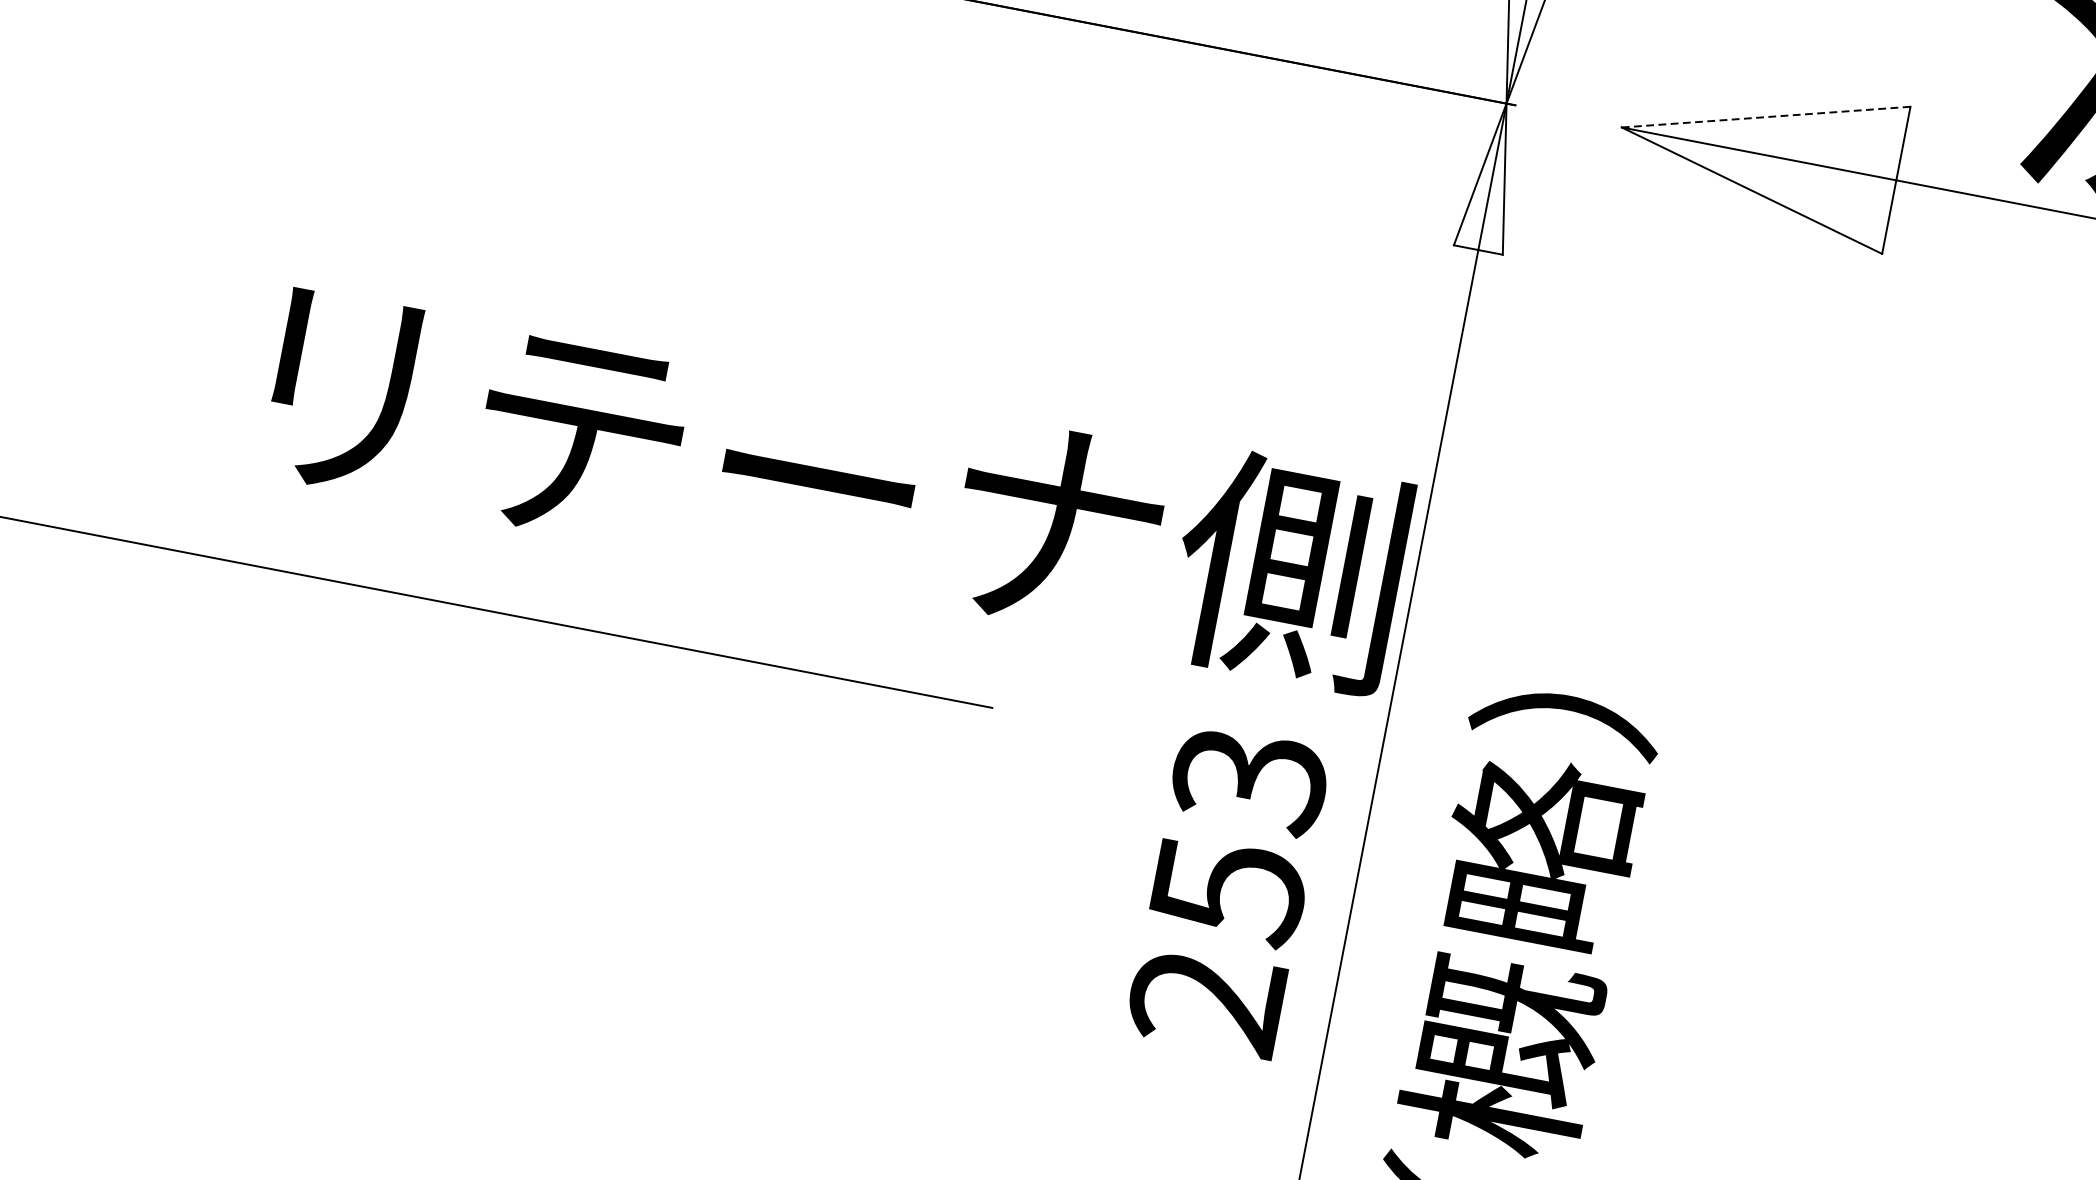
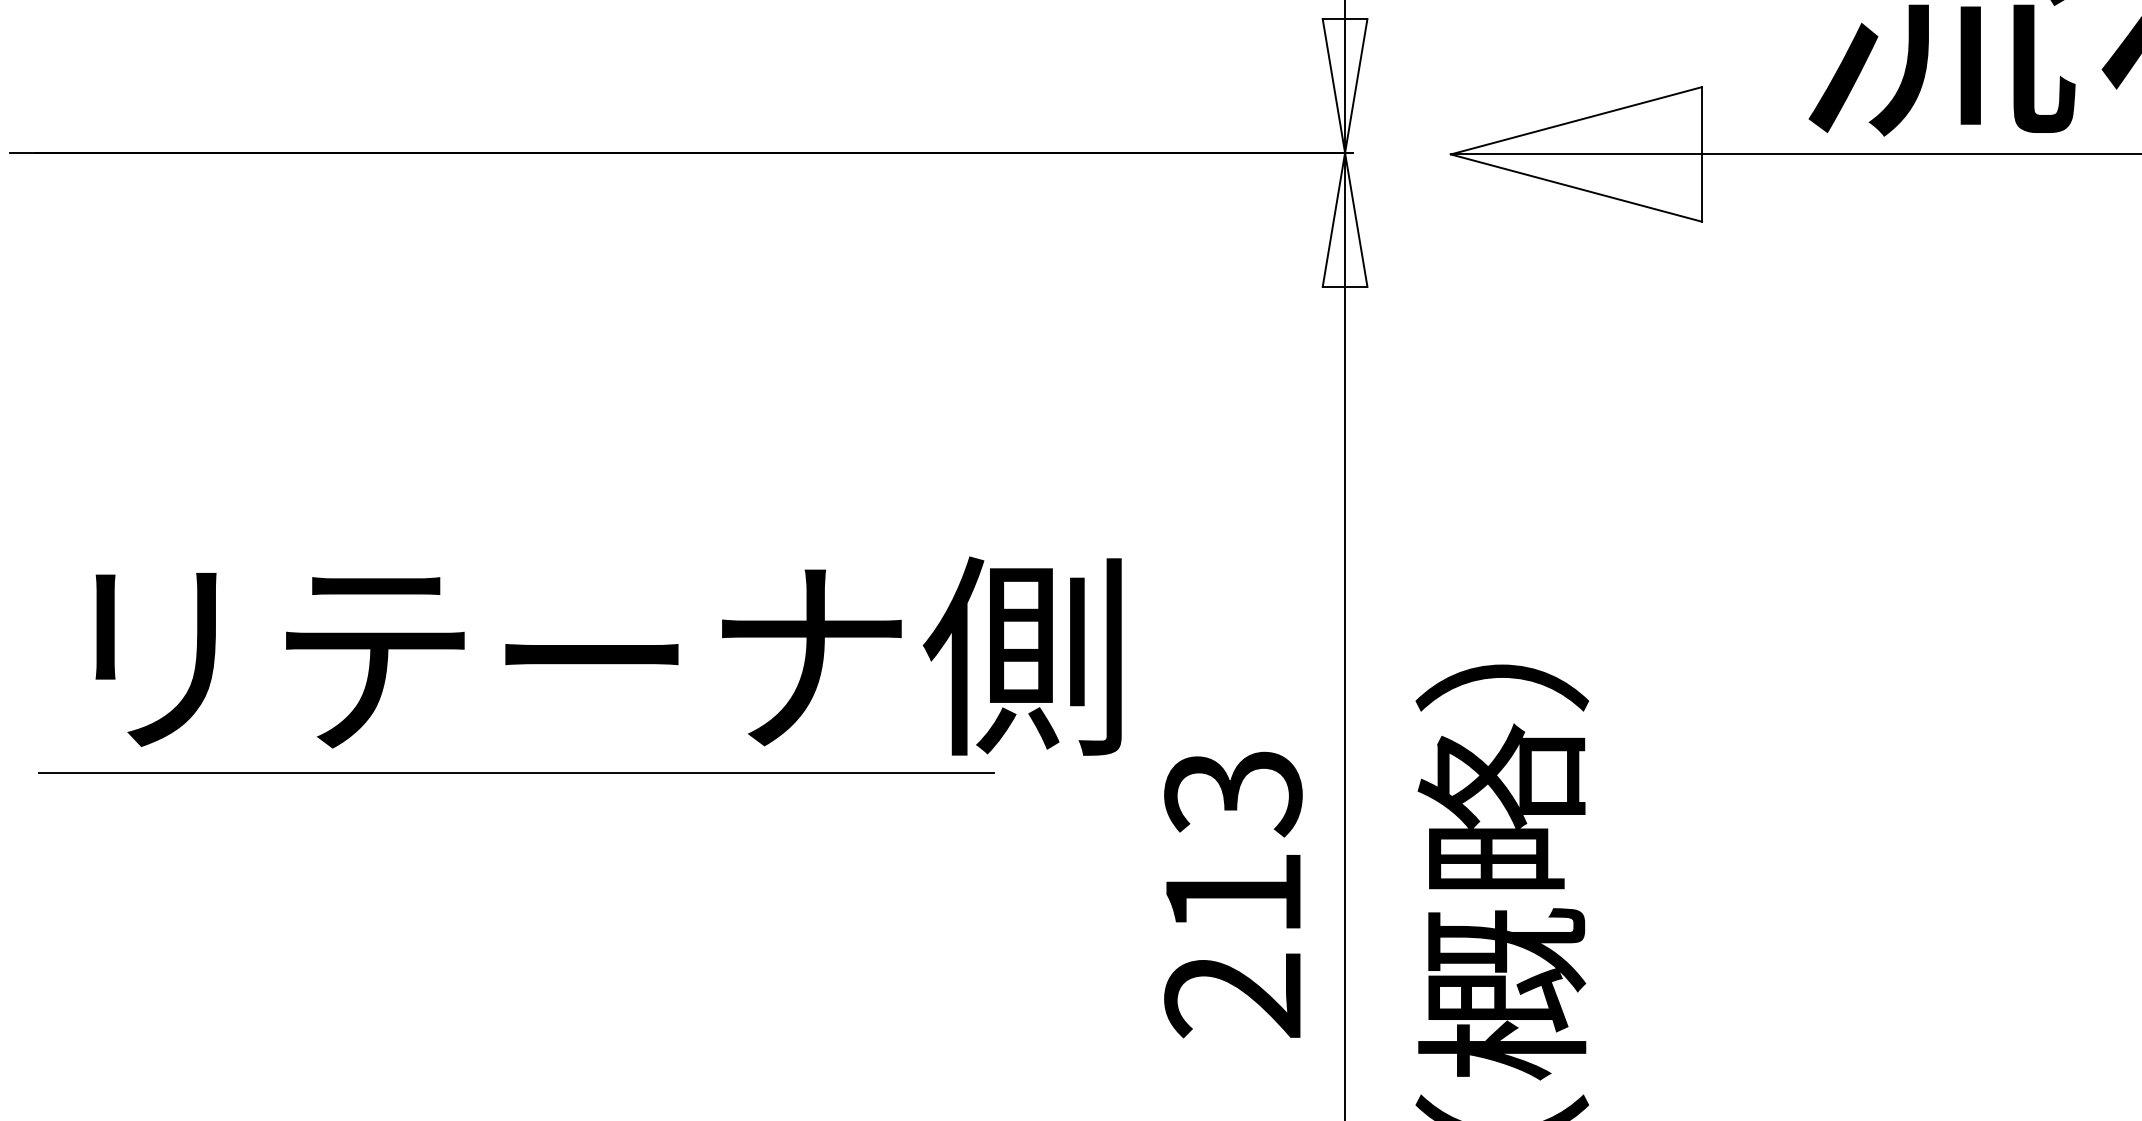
line: (1766, 116) -> (1576, 120), dashed -> solid
text: (836, 483) -> (608, 655), moved
text: (1229, 891) -> (1234, 895), 253 -> 213

